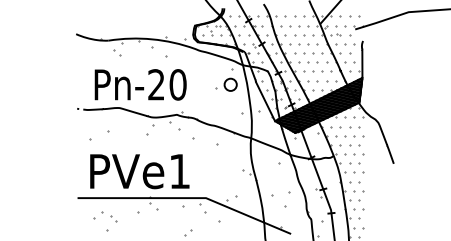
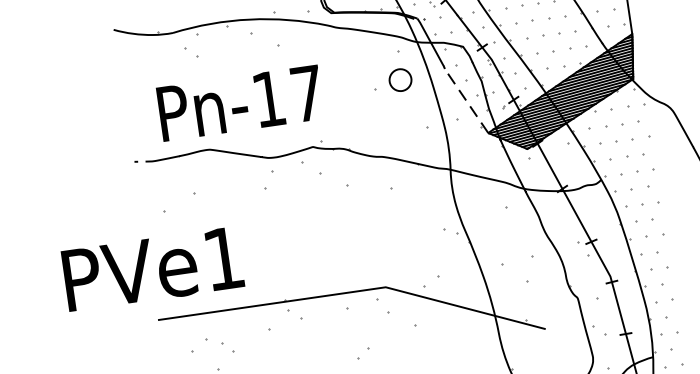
text: (167, 84) -> (288, 95), Pn-20 -> Pn-17
line: (265, 101) -> (466, 100), solid -> dashed
text: (139, 171) -> (152, 269), moved

